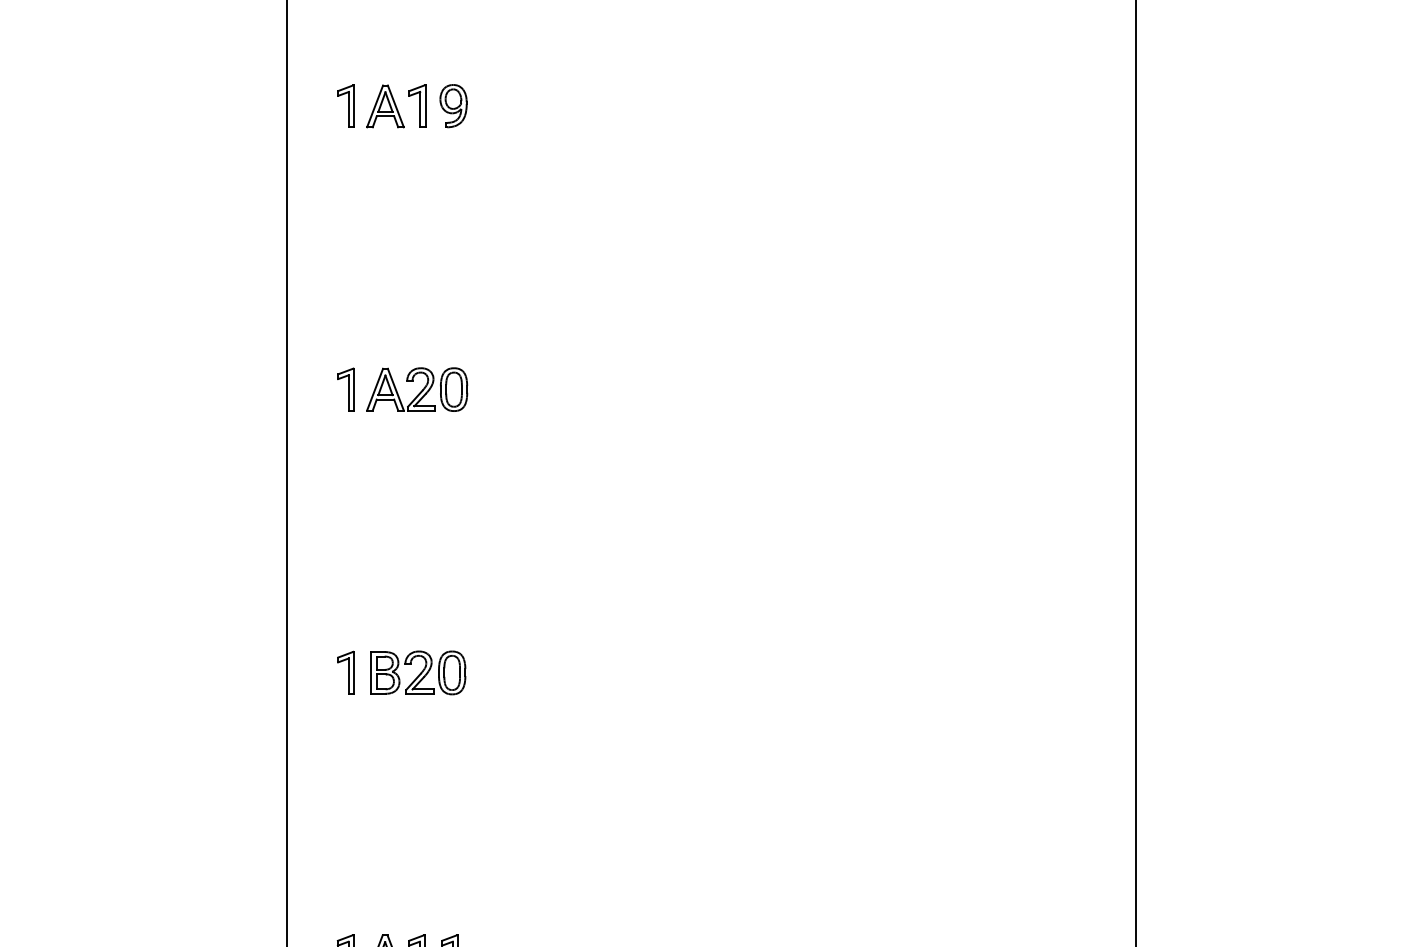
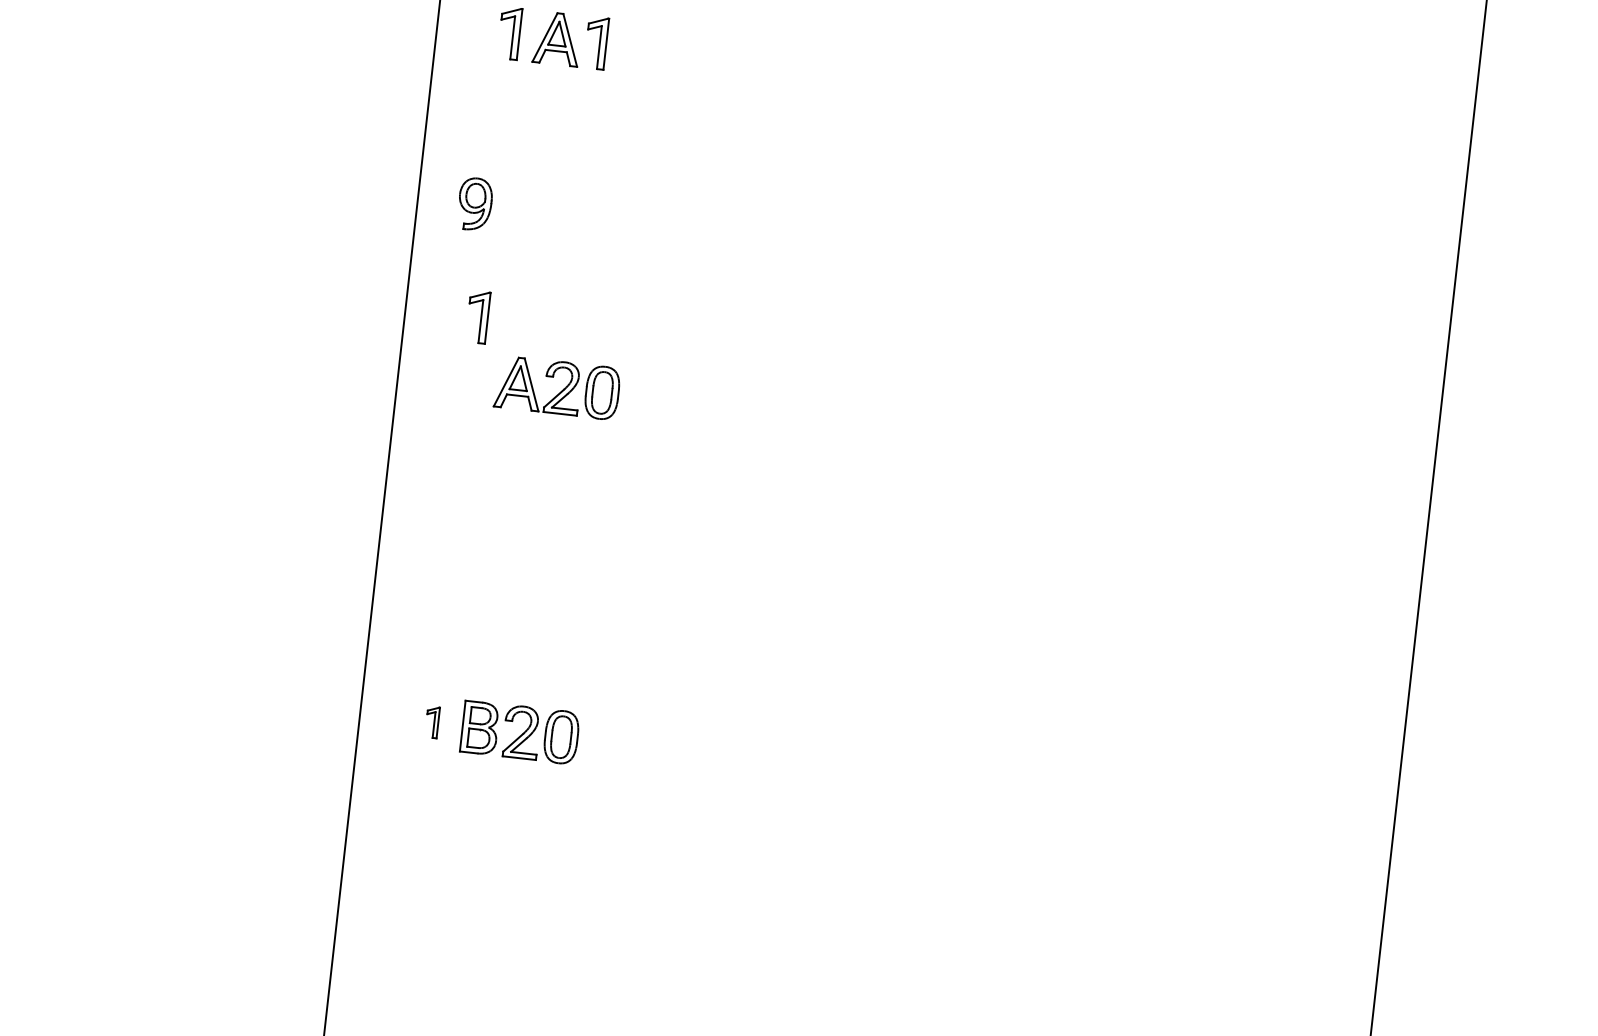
part: (453, 106) -> (474, 204), moved
part: (345, 389) -> (477, 317), moved
part: (345, 672) -> (431, 722), size x0.6

